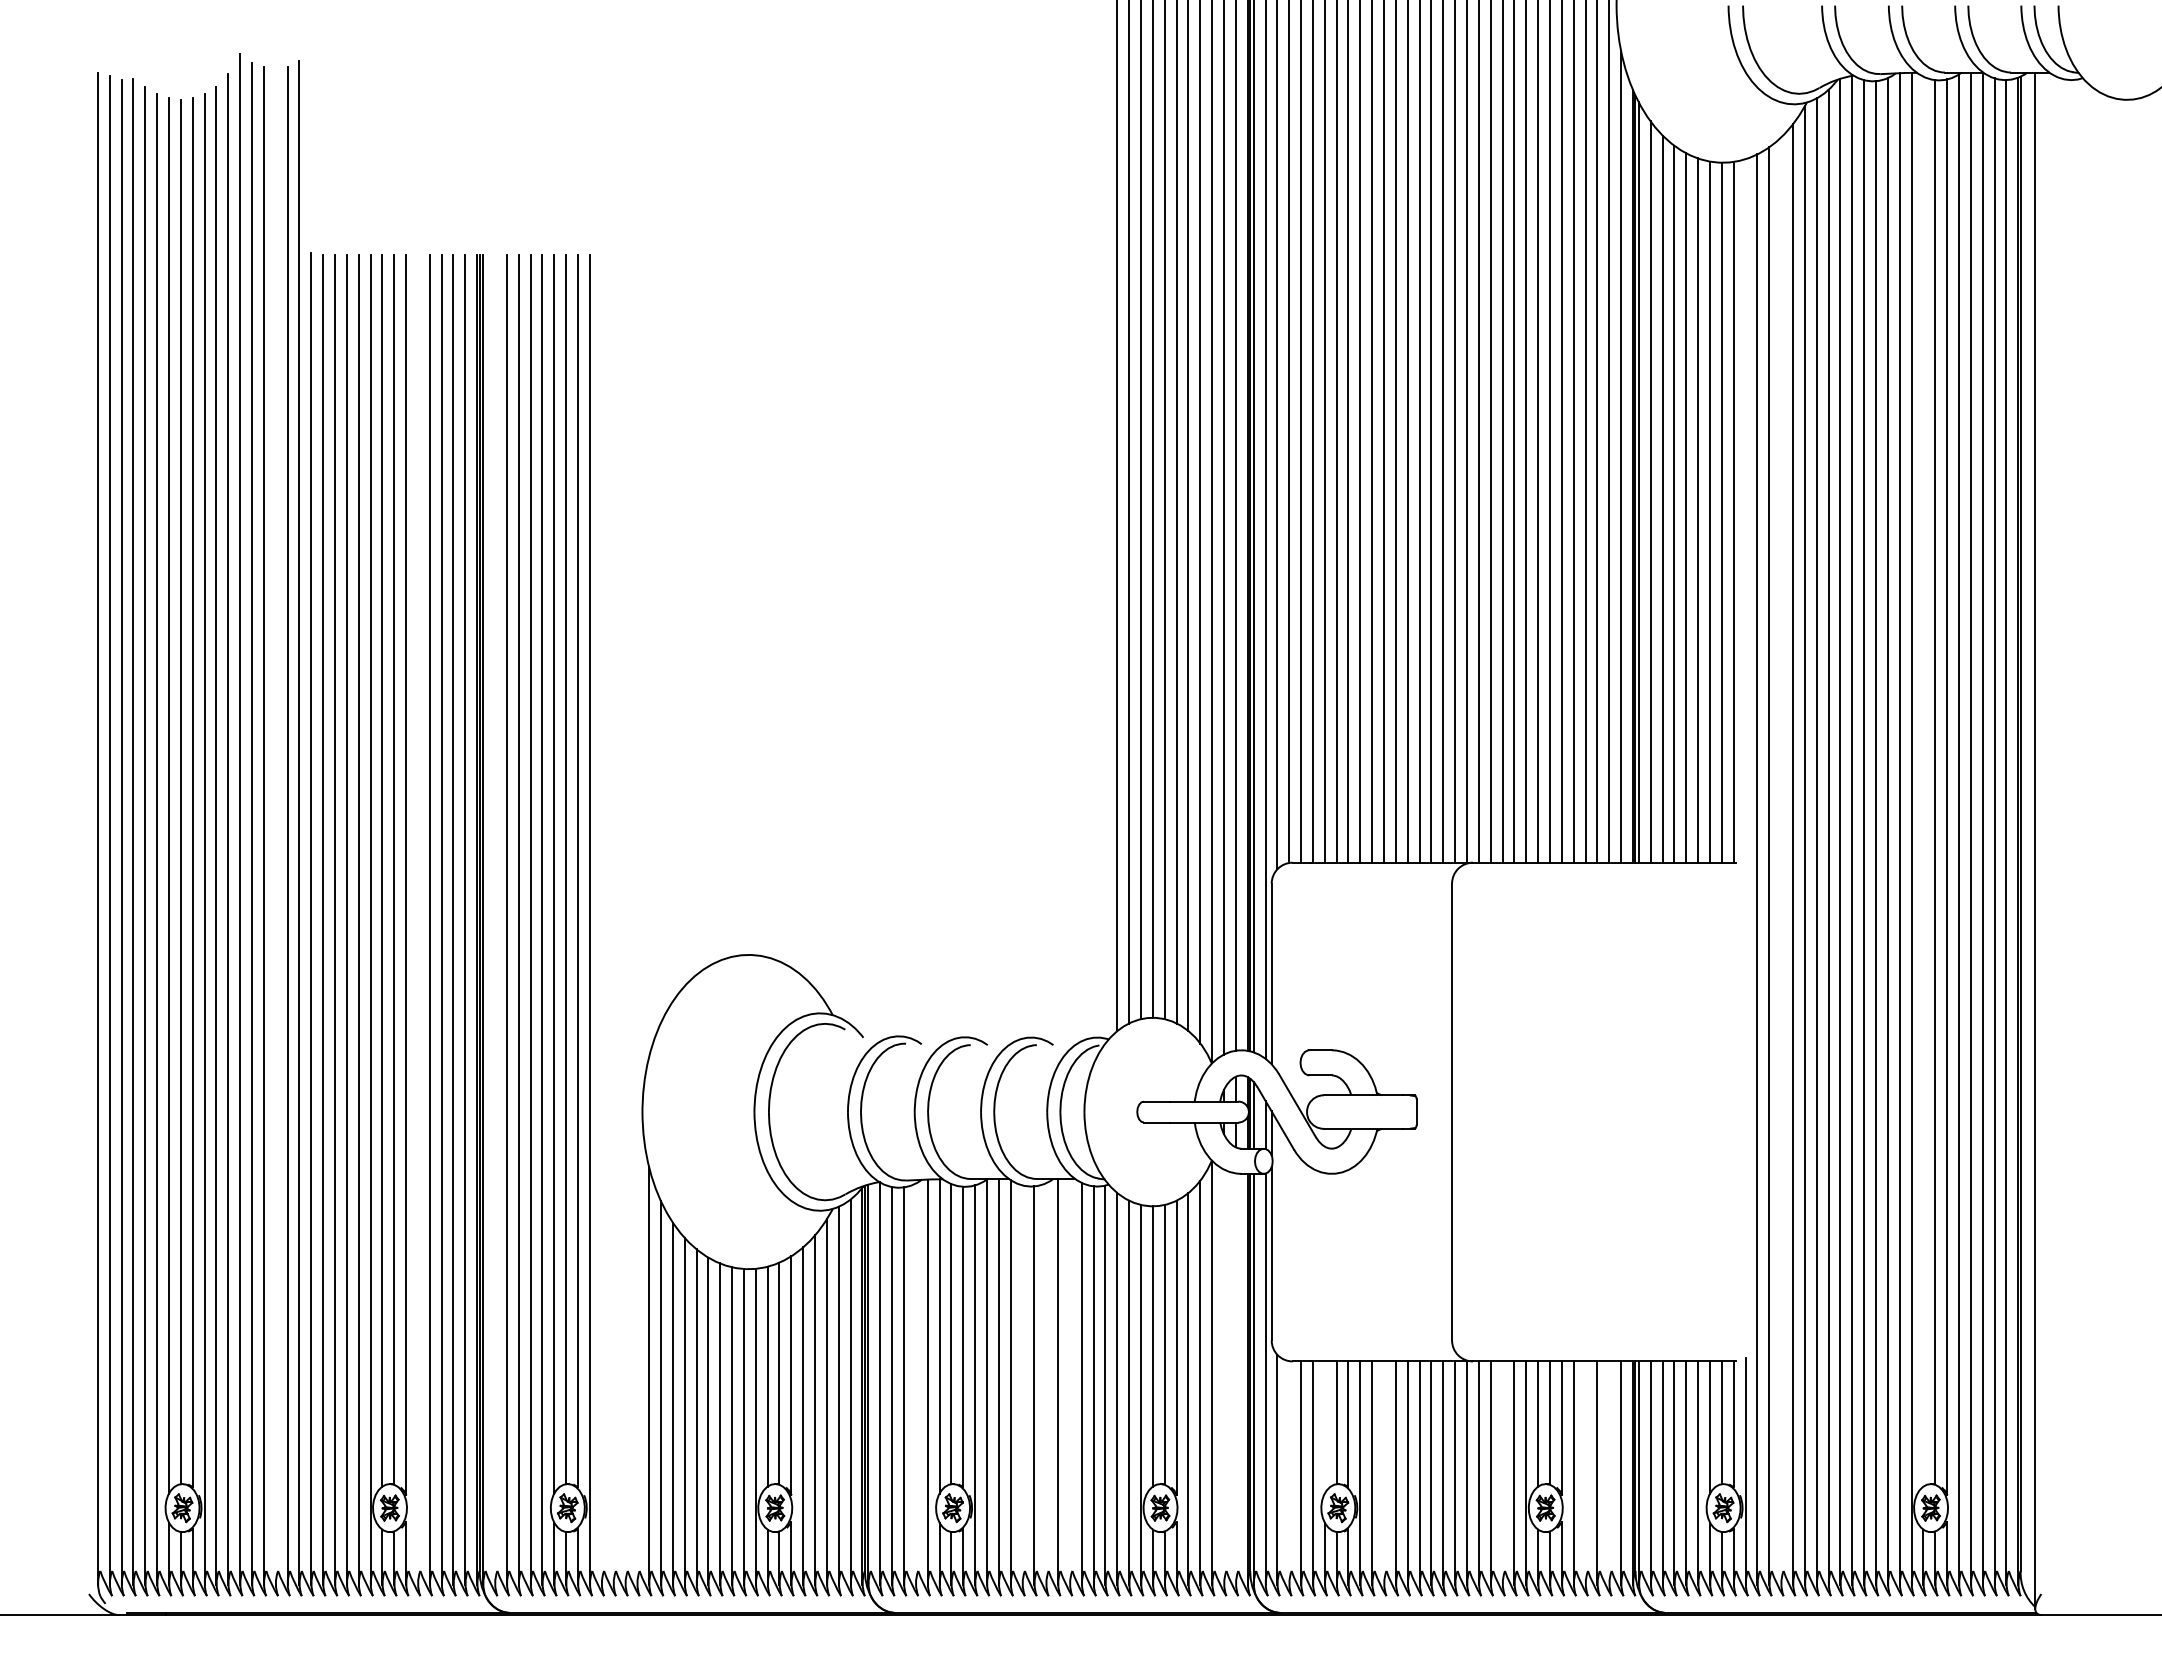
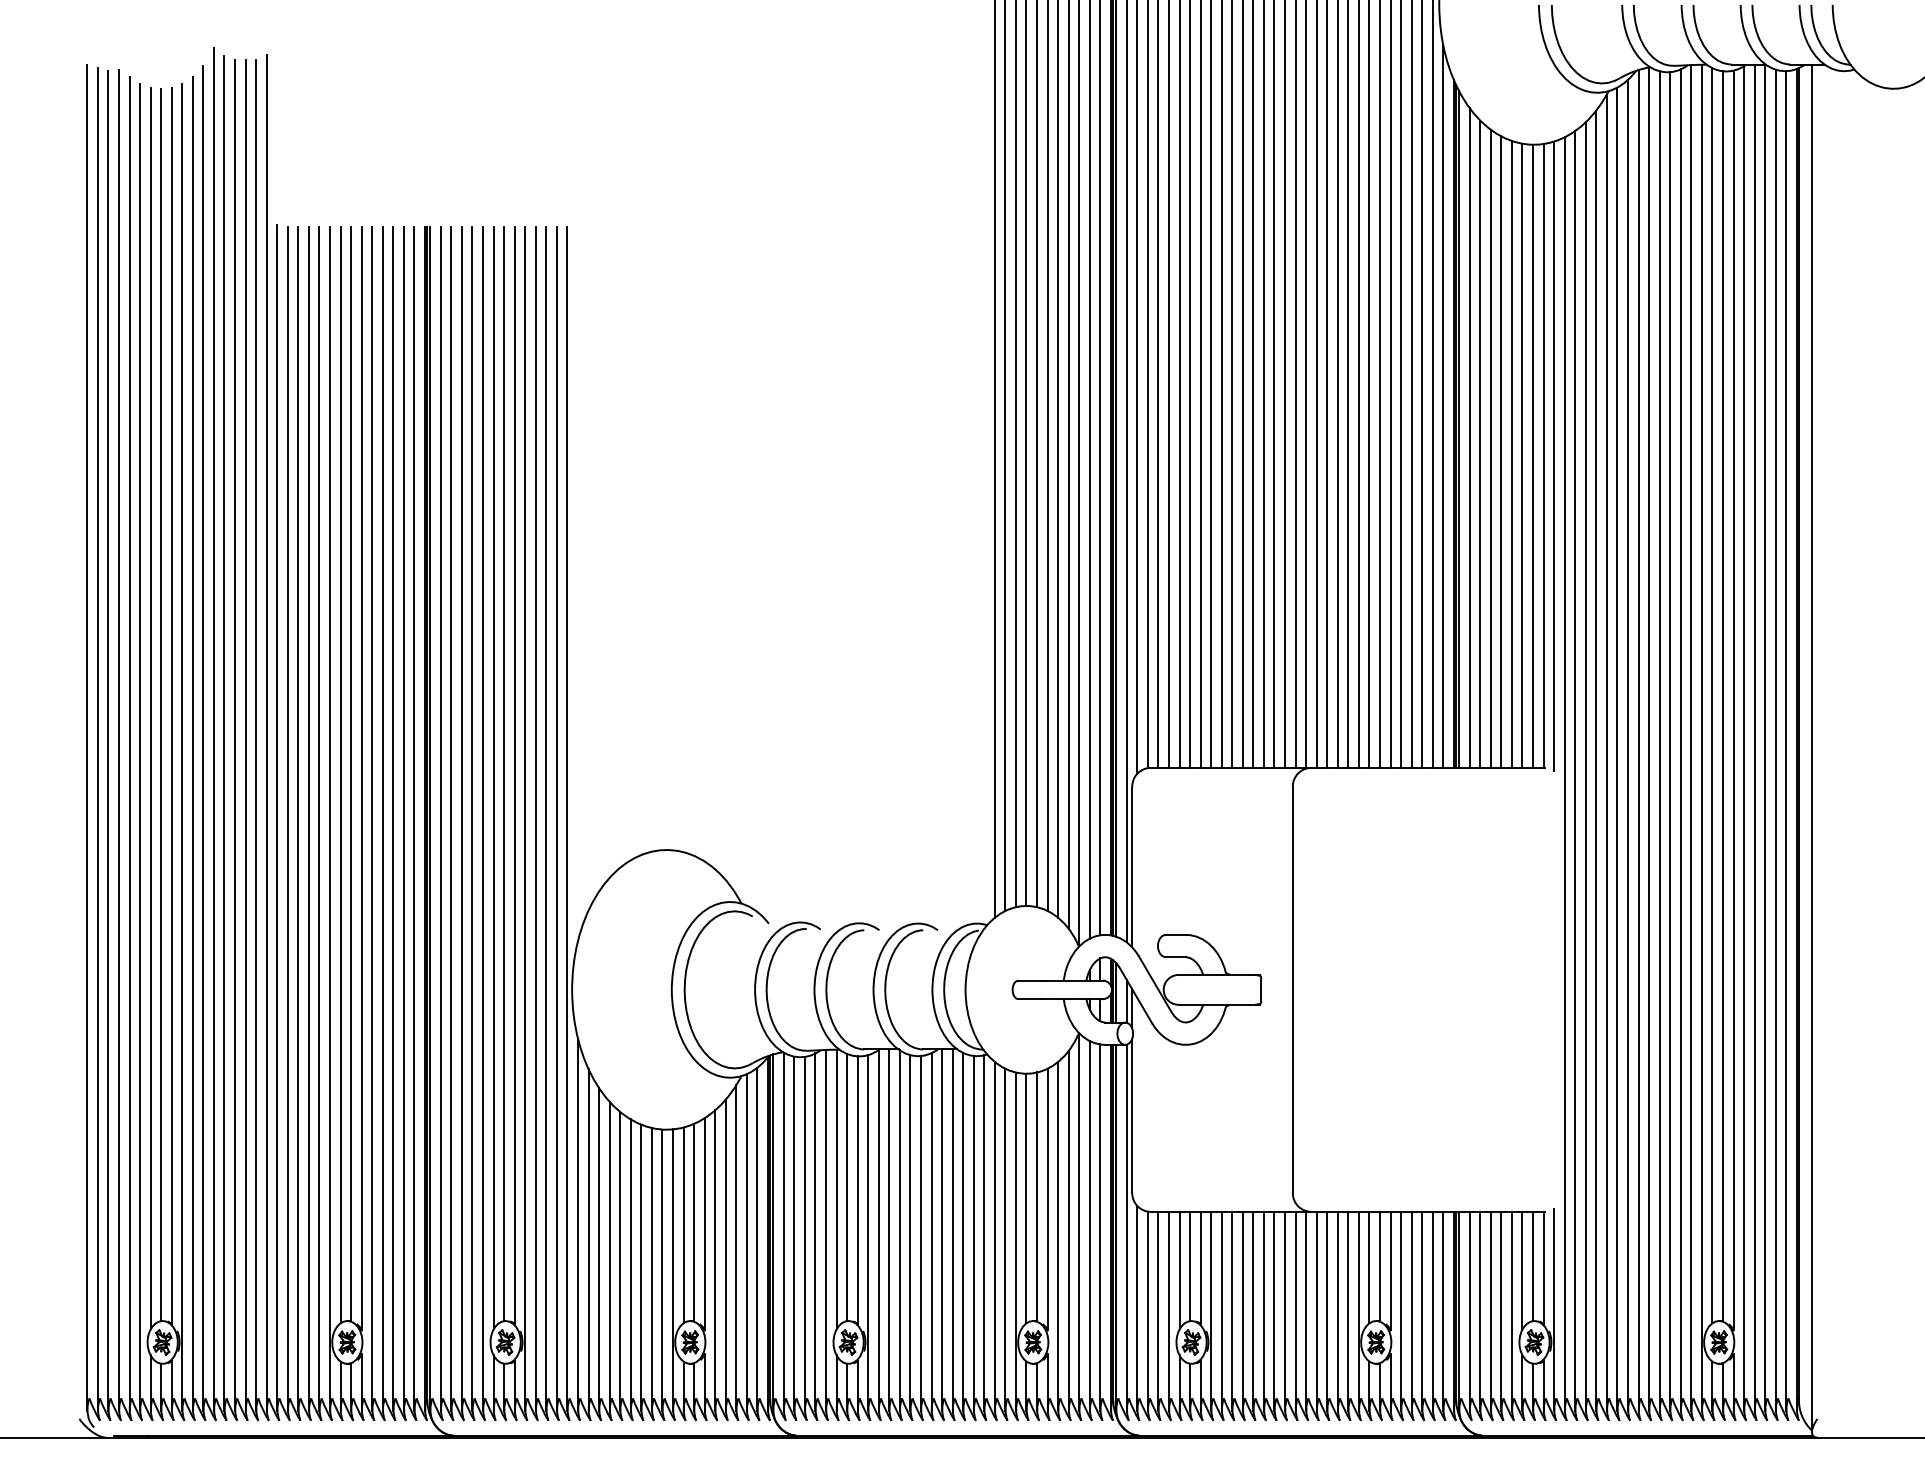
line: (1745, 512) -> (1554, 456), added
line: (1923, 781) -> (1712, 695), added
line: (275, 825) -> (245, 734), added
line: (1781, 860) -> (1586, 765), added
line: (417, 919) -> (371, 818), added
line: (494, 919) -> (440, 818), added
line: (601, 919) -> (535, 818), added
line: (613, 919) -> (546, 818), added
line: (625, 919) -> (557, 818), added
line: (637, 919) -> (567, 818), added
line: (1224, 1376) -> (1090, 1225), added
line: (1235, 1378) -> (1100, 1227), added
line: (1069, 1381) -> (952, 1229), added
line: (915, 1383) -> (815, 1231), added
line: (1046, 1383) -> (931, 1231), added
line: (1022, 1384) -> (910, 1232), added
line: (1324, 1427) -> (1179, 1270), added
line: (1289, 1472) -> (1148, 1310), added
line: (1384, 1472) -> (1232, 1310), added
line: (1502, 1472) -> (1337, 1310), added
line: (1585, 1472) -> (1411, 1310), added
line: (1609, 1472) -> (1432, 1310), added

